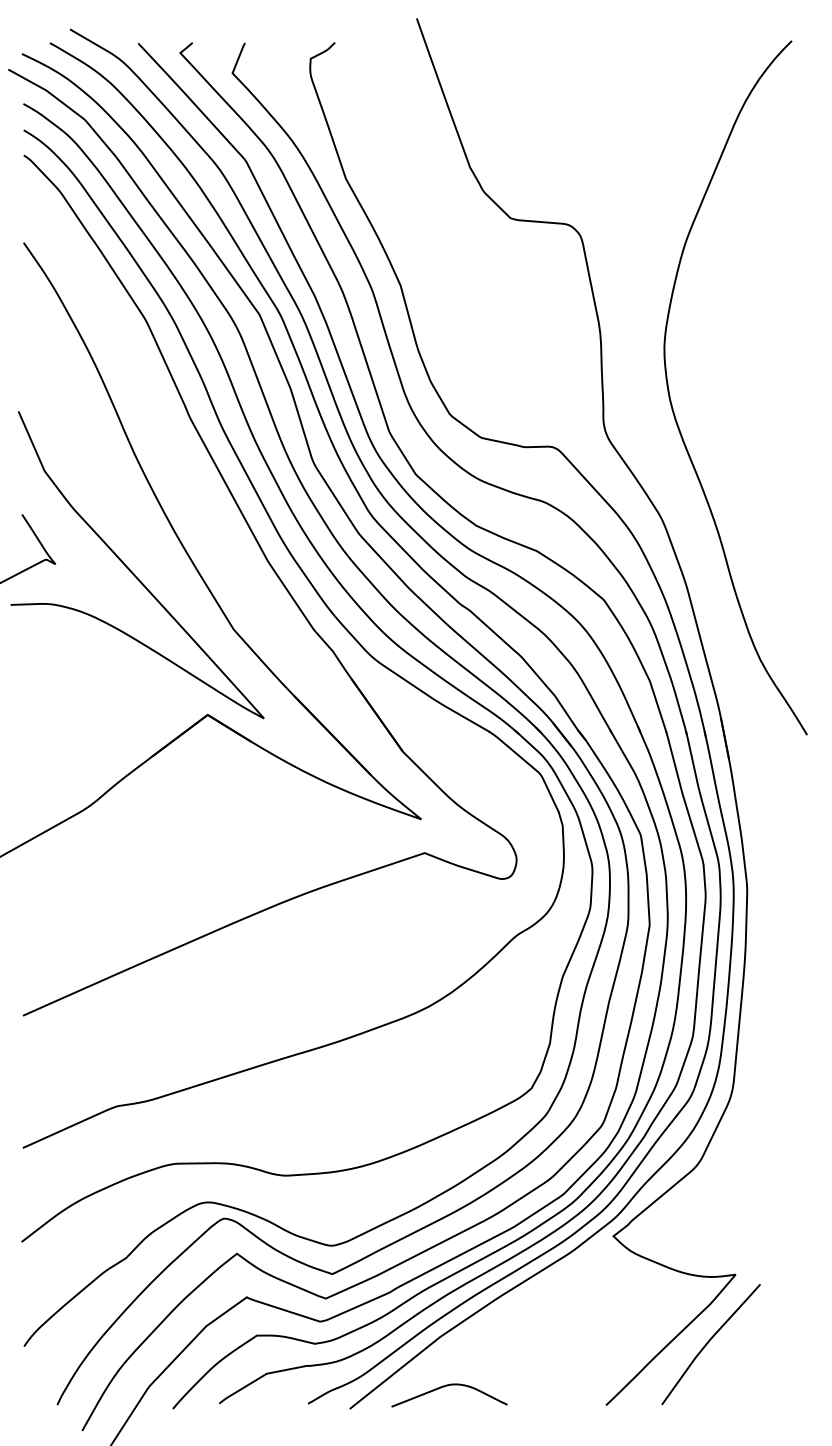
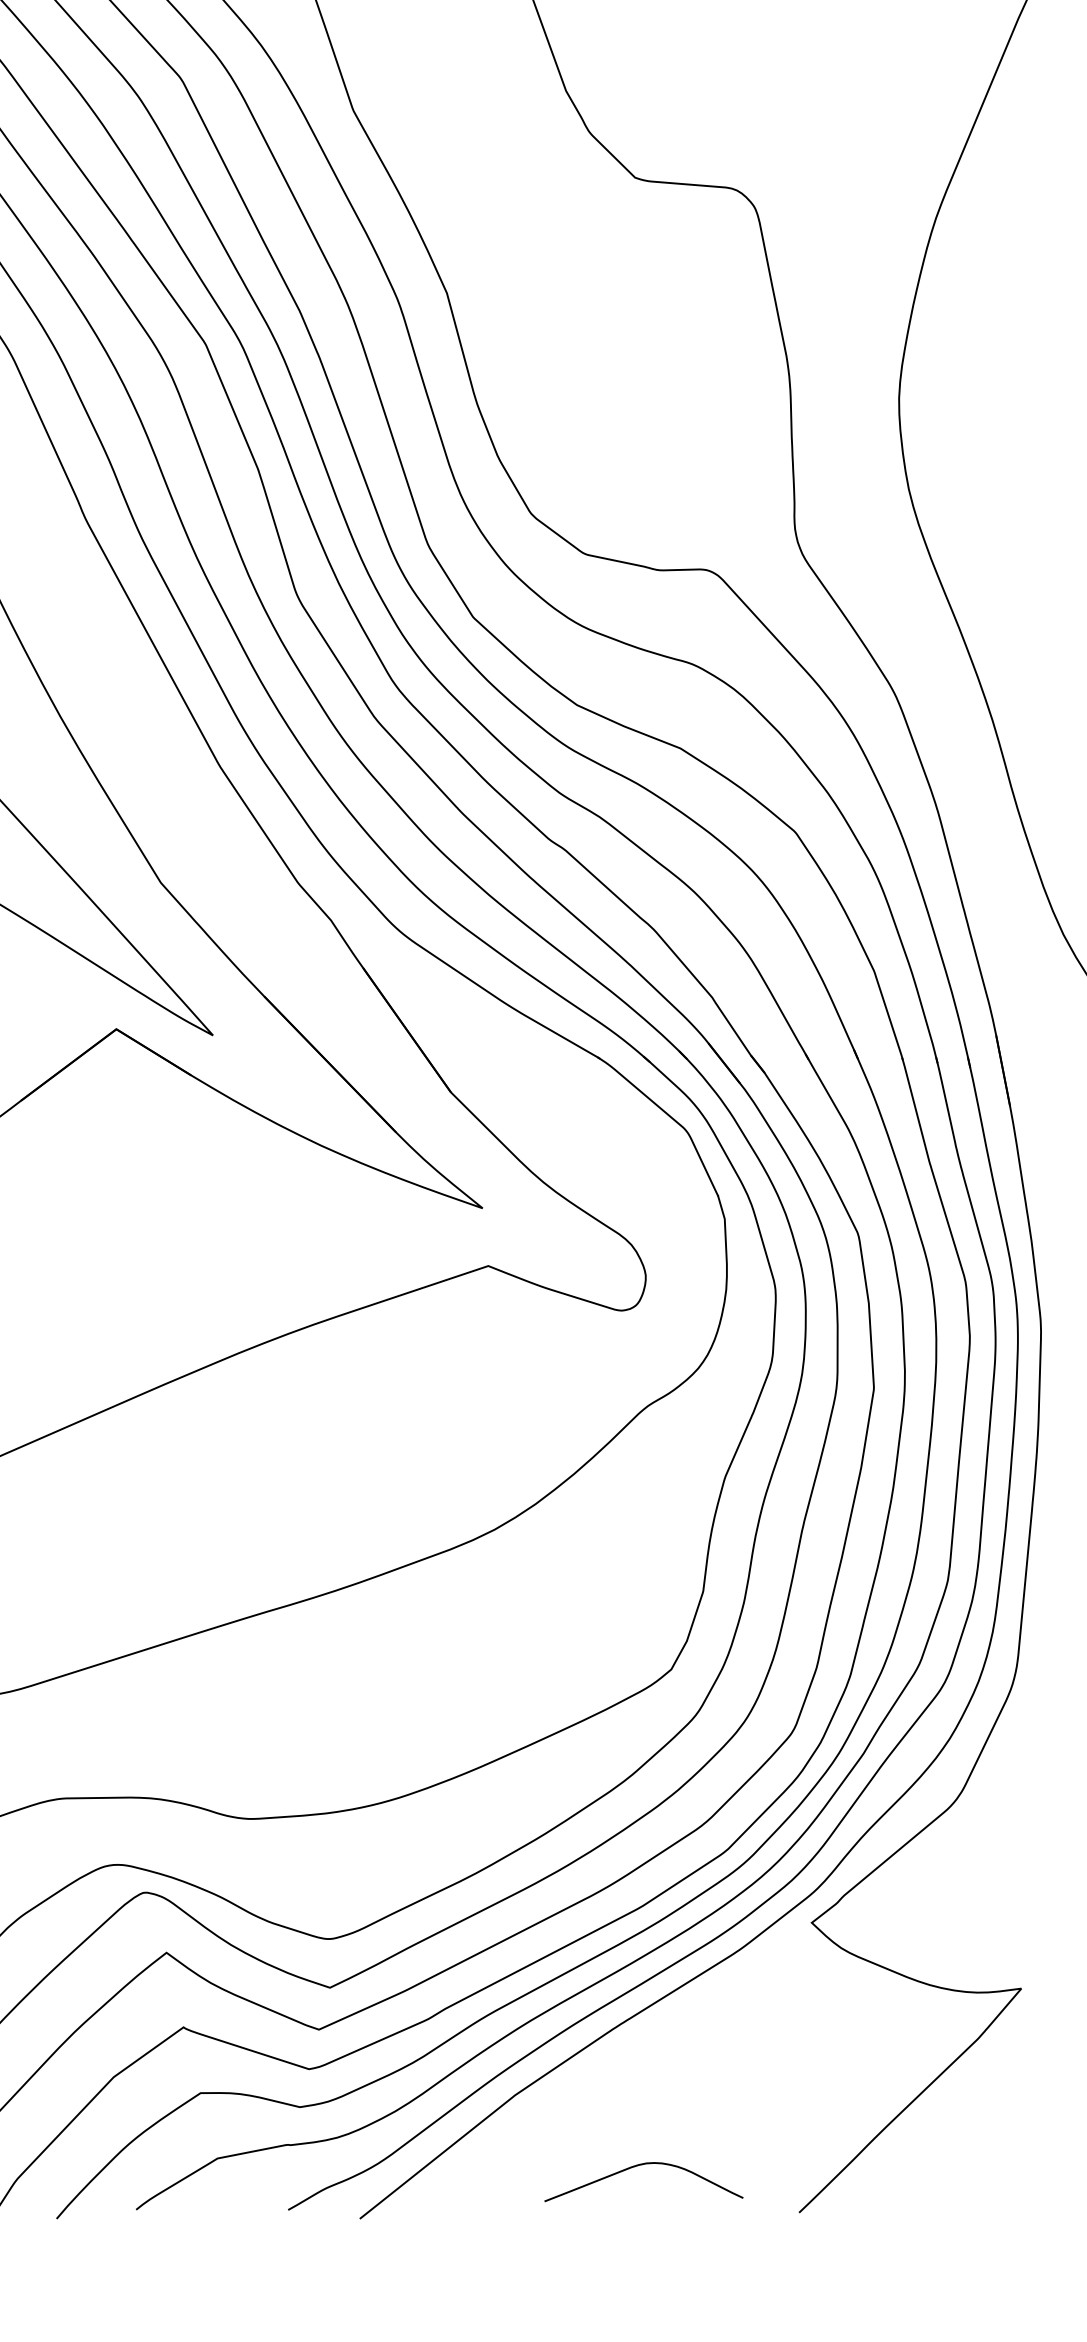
curve: (709, 1342) -> (976, 2104), removed
curve: (448, 1386) -> (642, 2166), moved

